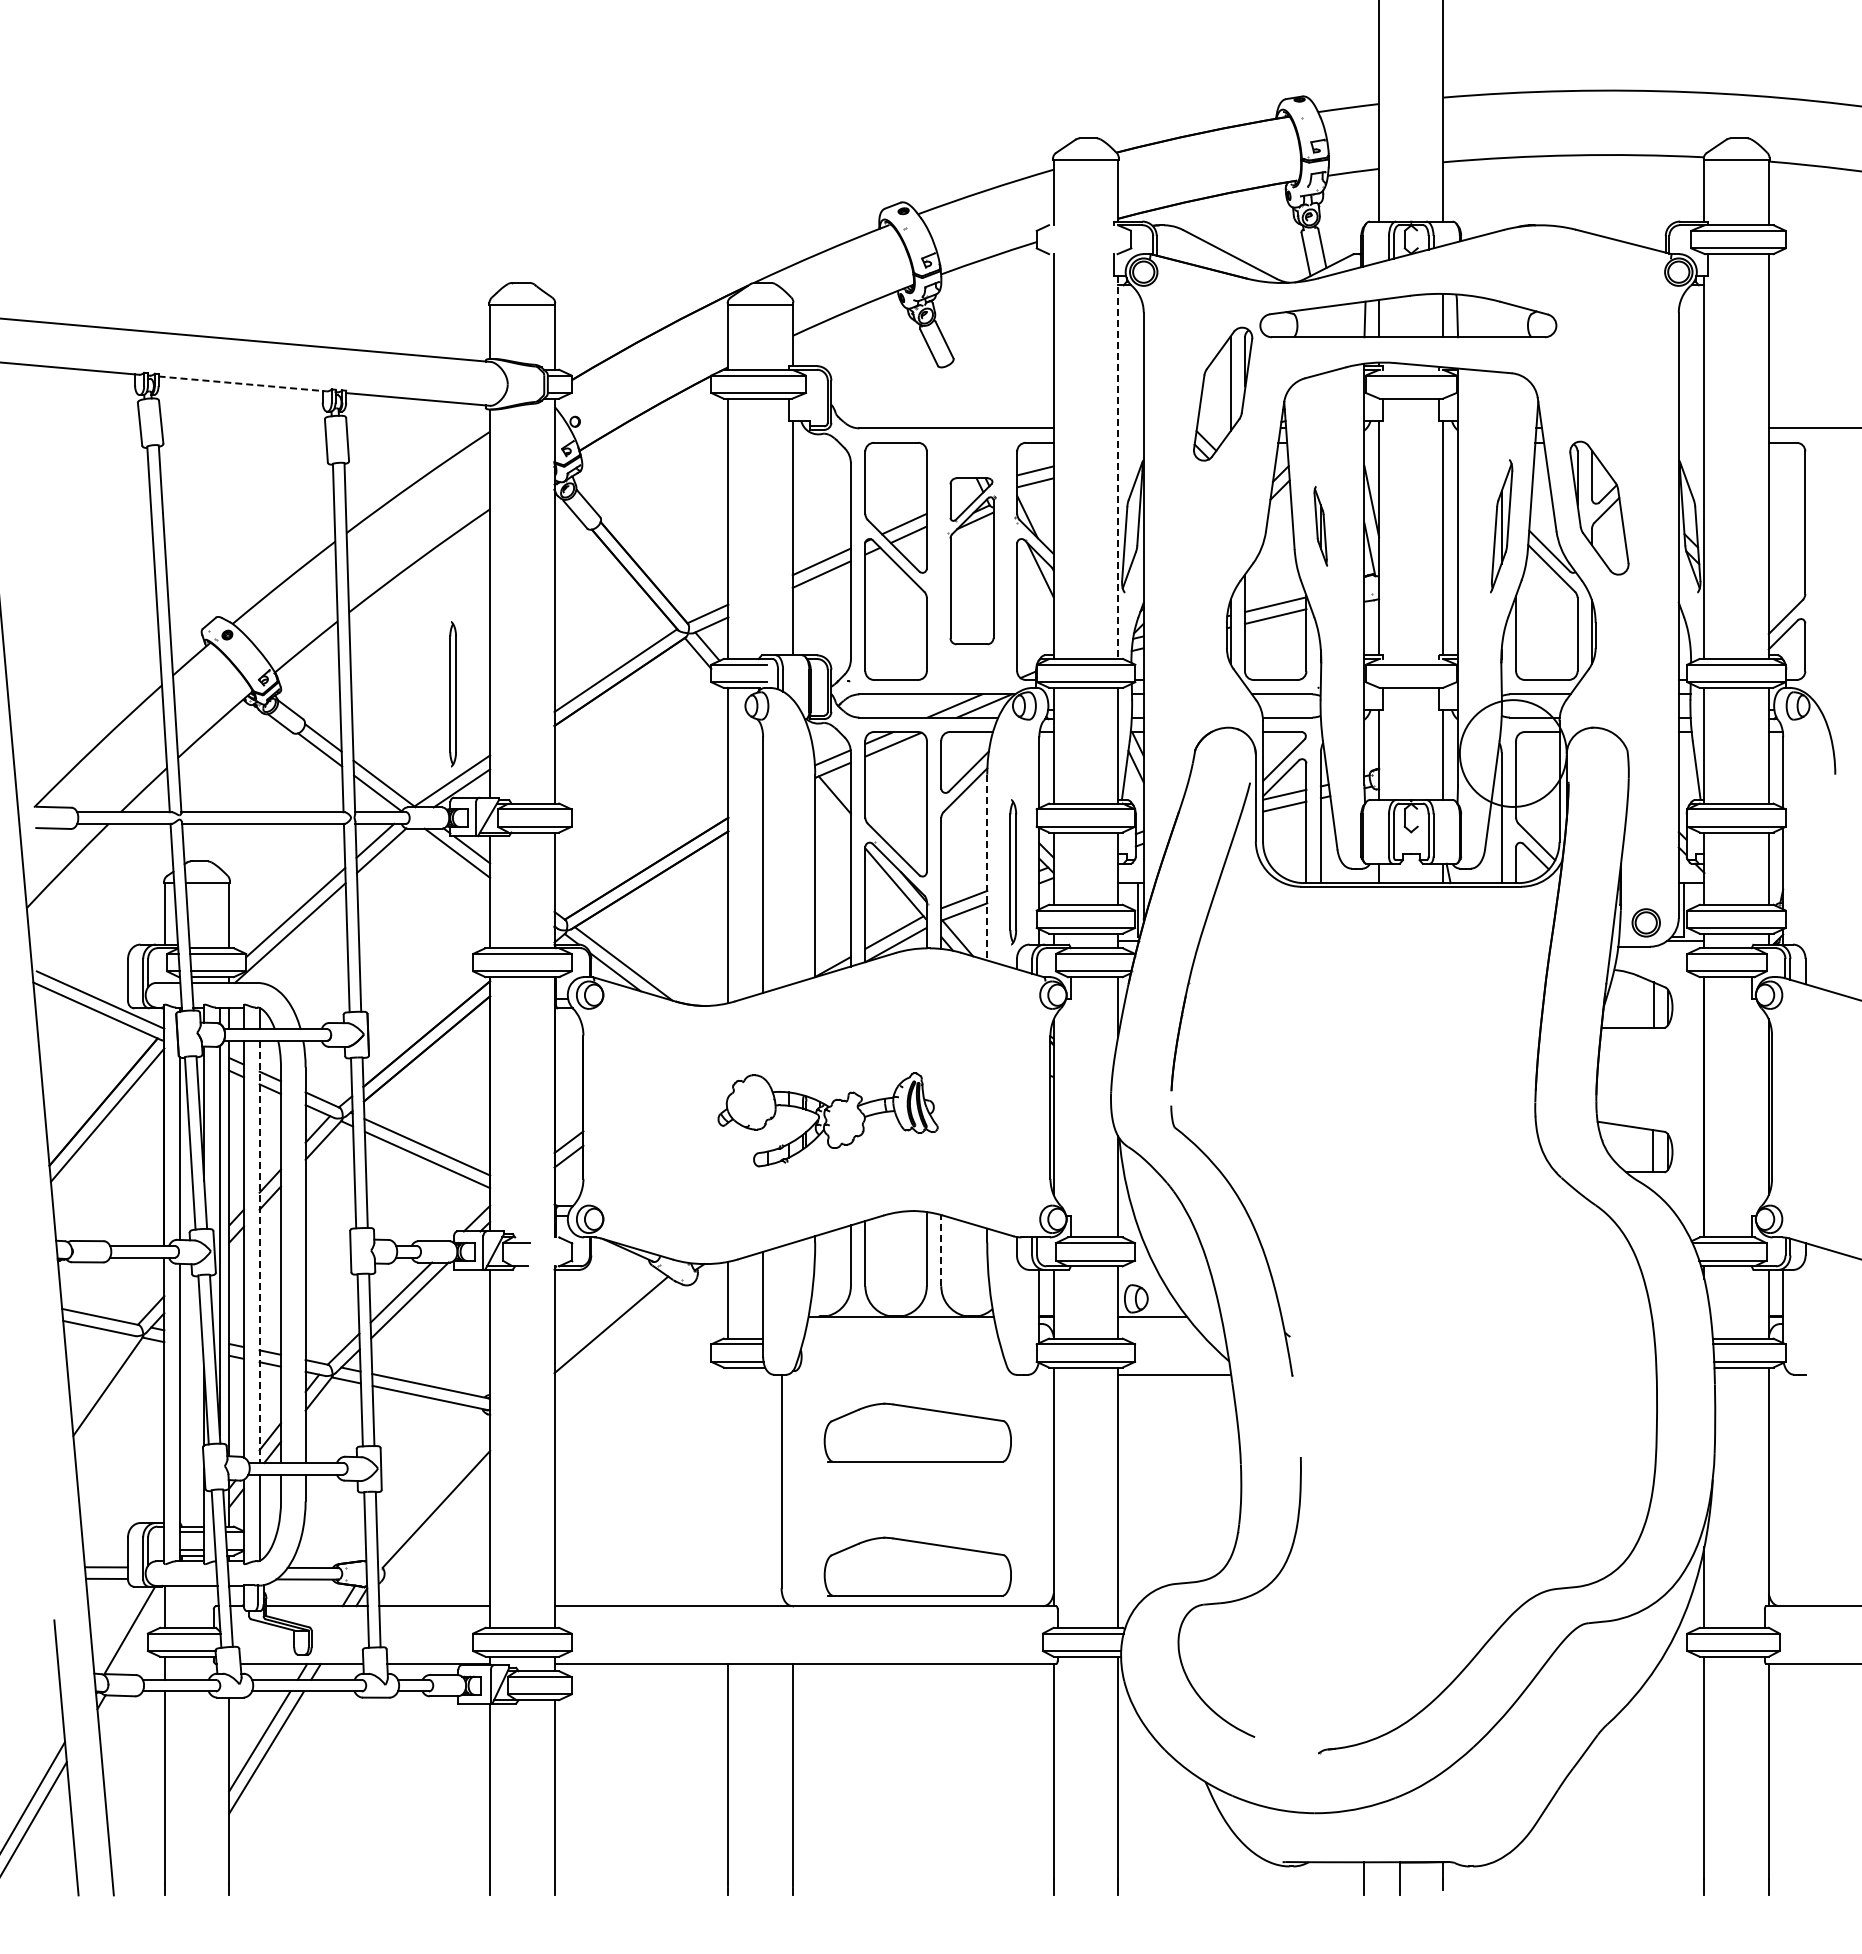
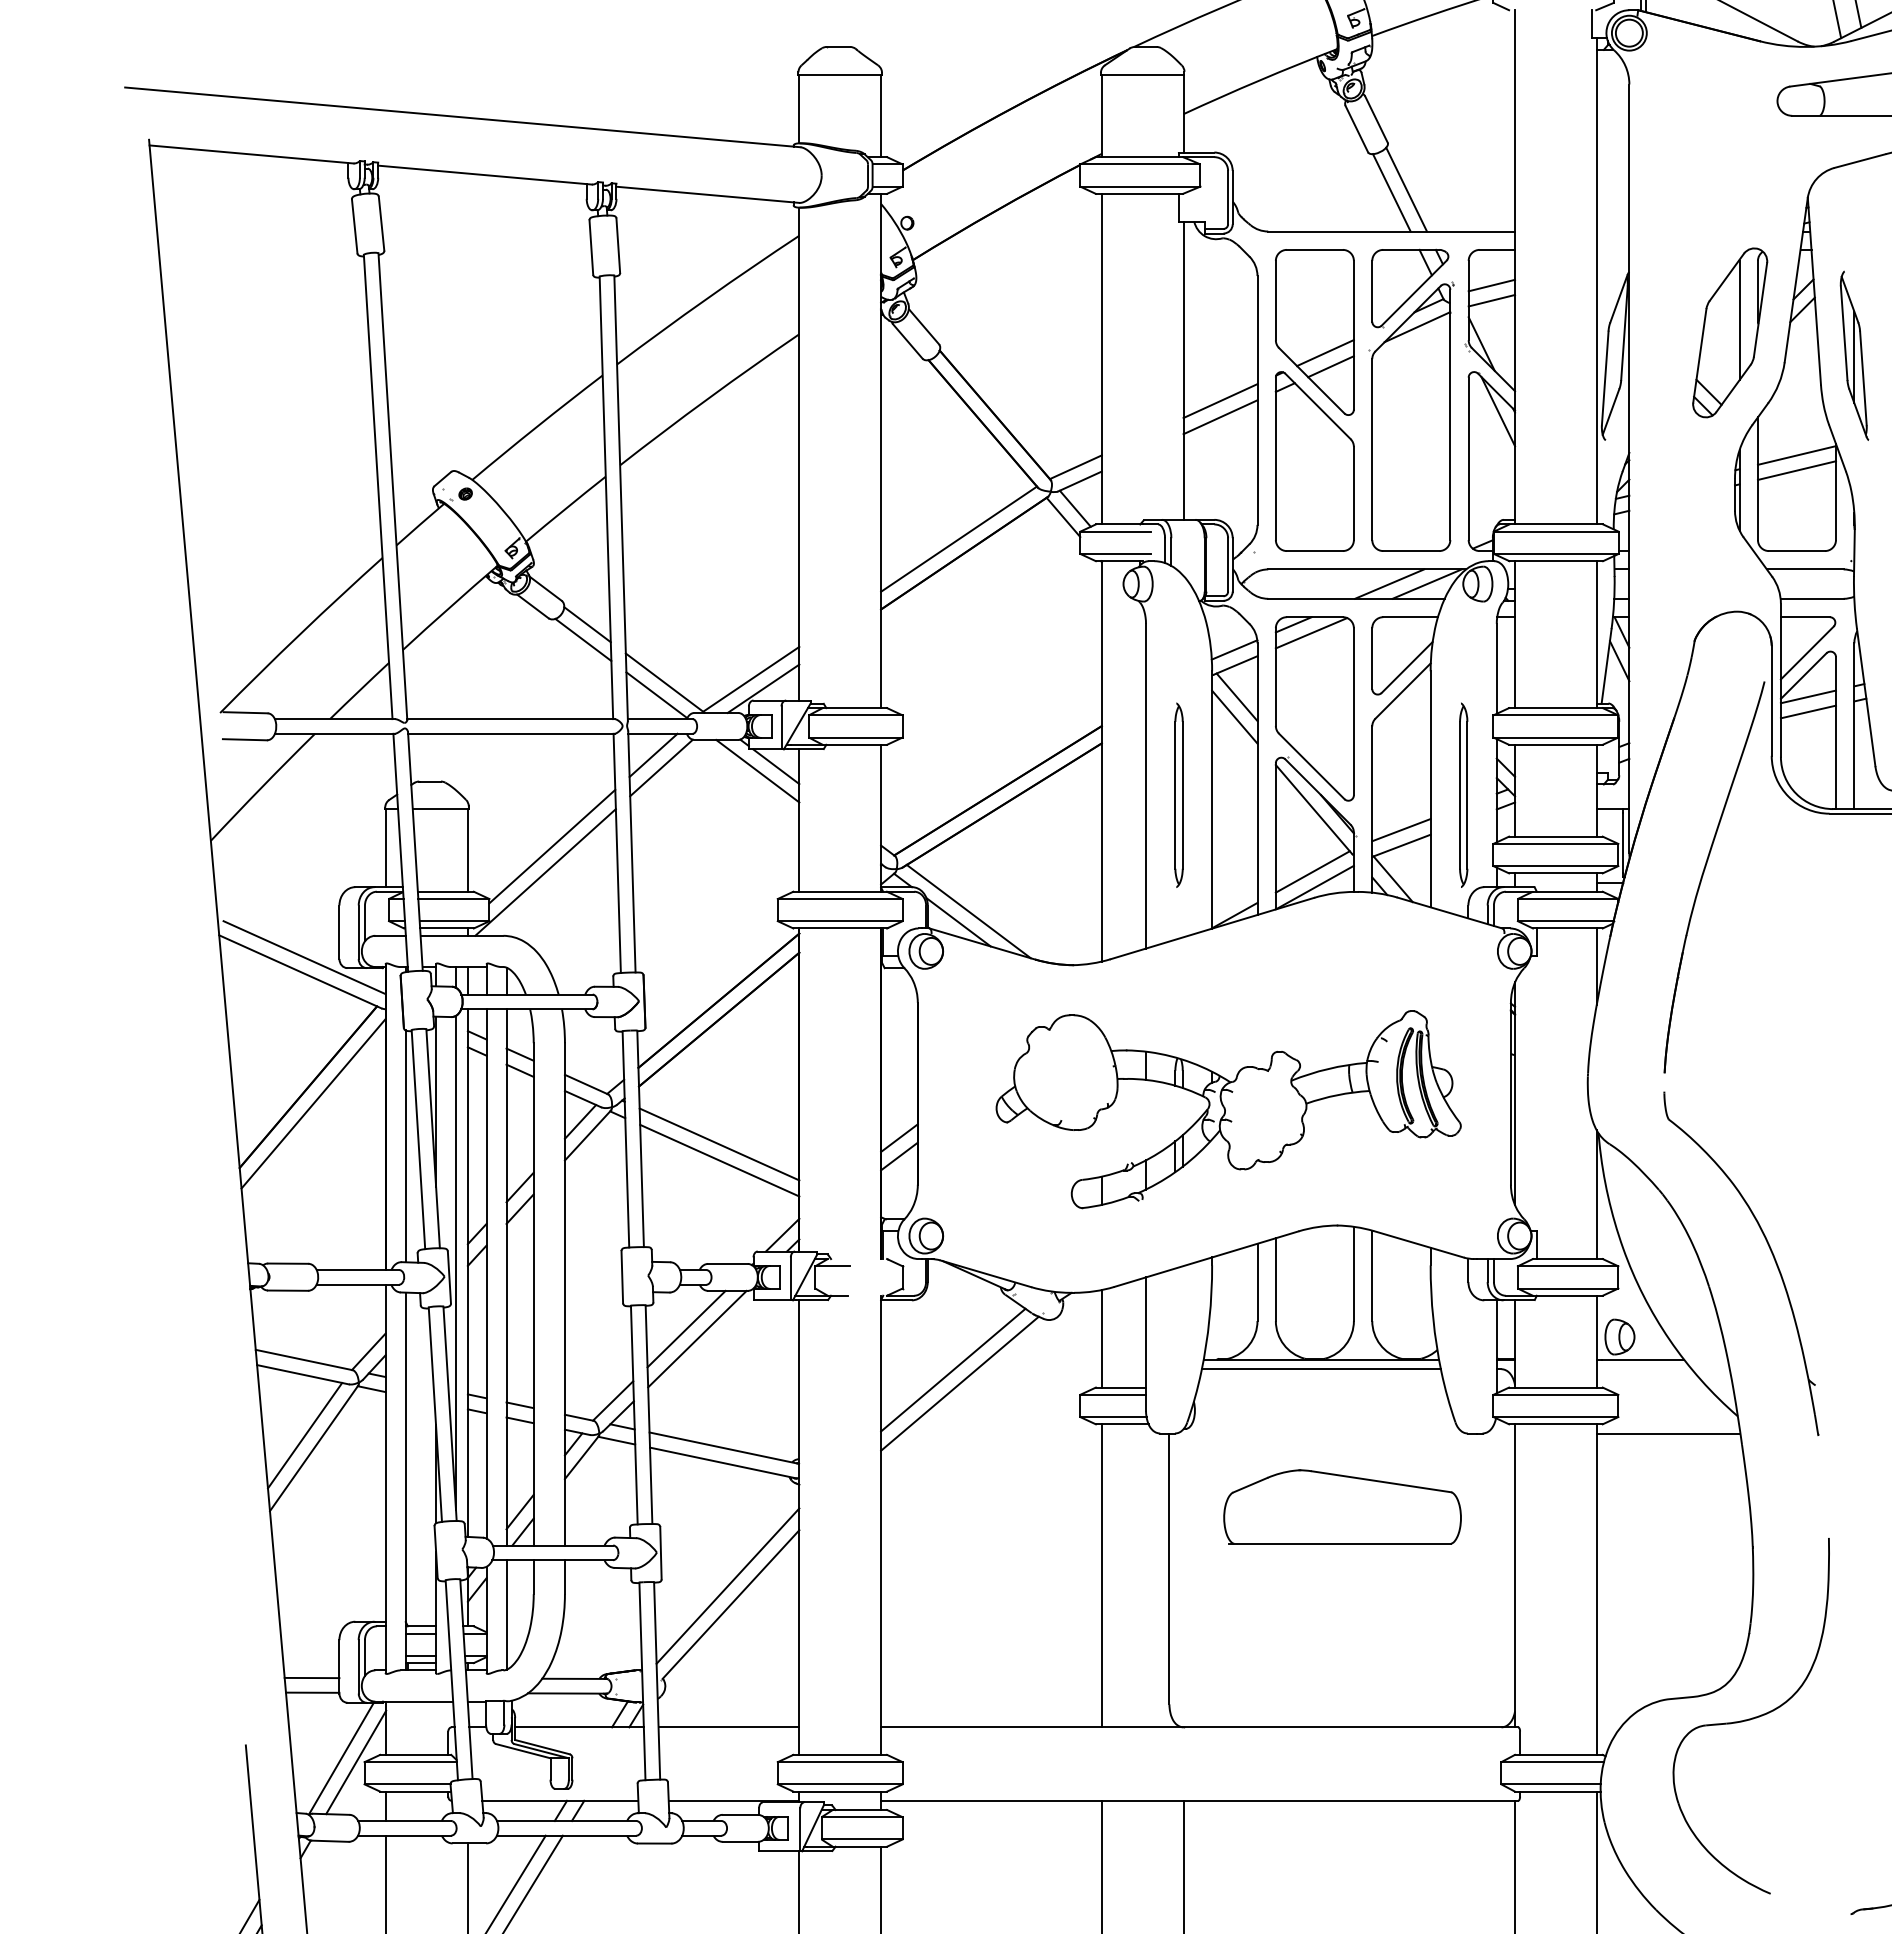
line: (243, 383) -> (486, 174), dashed -> solid
part: (1223, 393) -> (1730, 332), moved
line: (968, 395) -> (1406, 189), added
line: (956, 397) -> (1391, 192), added
line: (1118, 467) -> (1597, 281), dashed -> solid
part: (1320, 526) -> (1853, 356), size x1.67
part: (971, 560) -> (1410, 399), size x1.43
part: (452, 694) -> (1178, 795), moved
line: (832, 810) -> (1234, 716), added
line: (987, 867) -> (1430, 789), dashed -> solid
part: (827, 1119) -> (1227, 1109), size x1.67
line: (941, 1250) -> (1372, 1275), dashed -> solid
line: (259, 1252) -> (506, 1278), dashed -> solid
line: (901, 1324) -> (1321, 1369), added
line: (616, 1335) -> (959, 1383), added
line: (100, 1376) -> (304, 1435), added
line: (728, 1486) -> (1102, 1575), added
line: (433, 1494) -> (727, 1585), added
part: (917, 1566) -> (1342, 1676), removed
line: (140, 1633) -> (355, 1762), added

